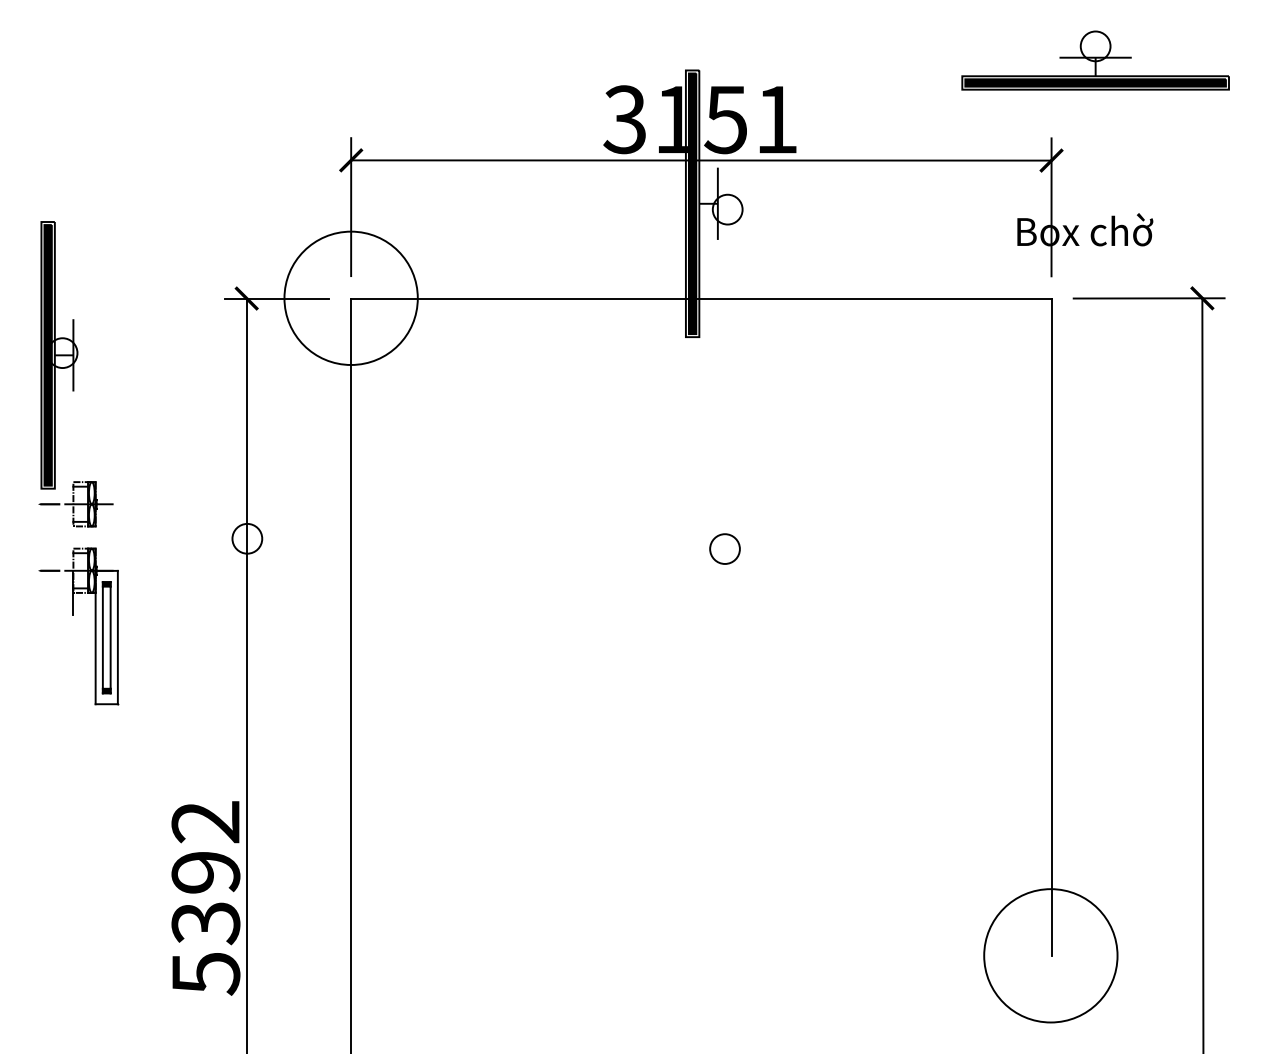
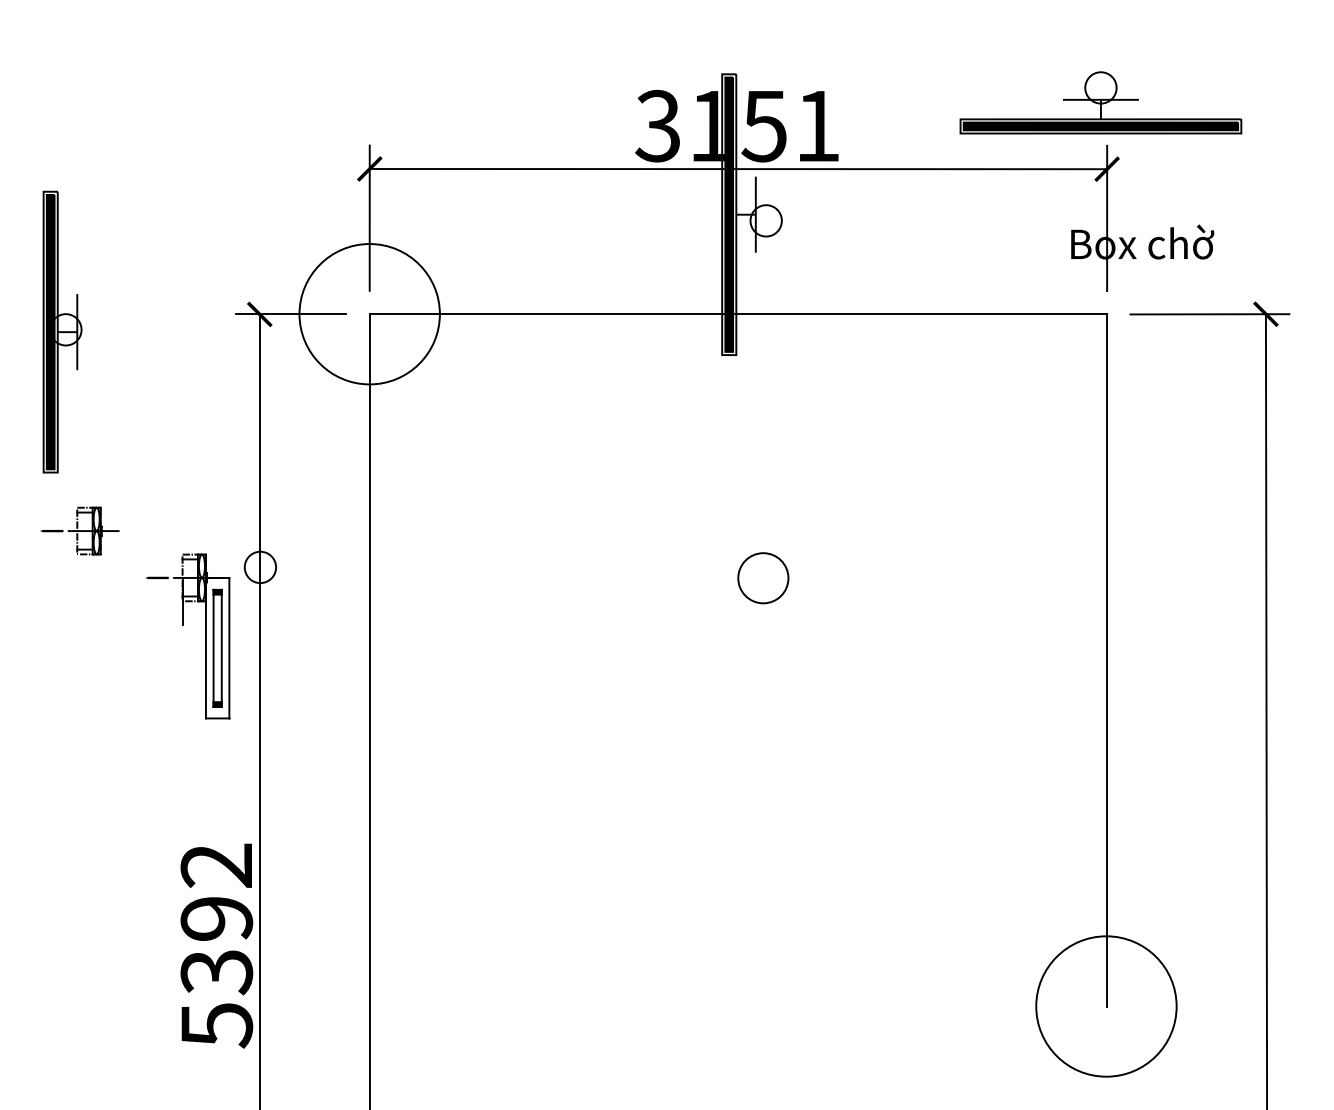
part: (1095, 60) -> (1100, 102), moved
part: (59, 355) -> (62, 332), moved
circle: (724, 548) -> (762, 577), size x1.6
part: (73, 615) -> (182, 625), moved

